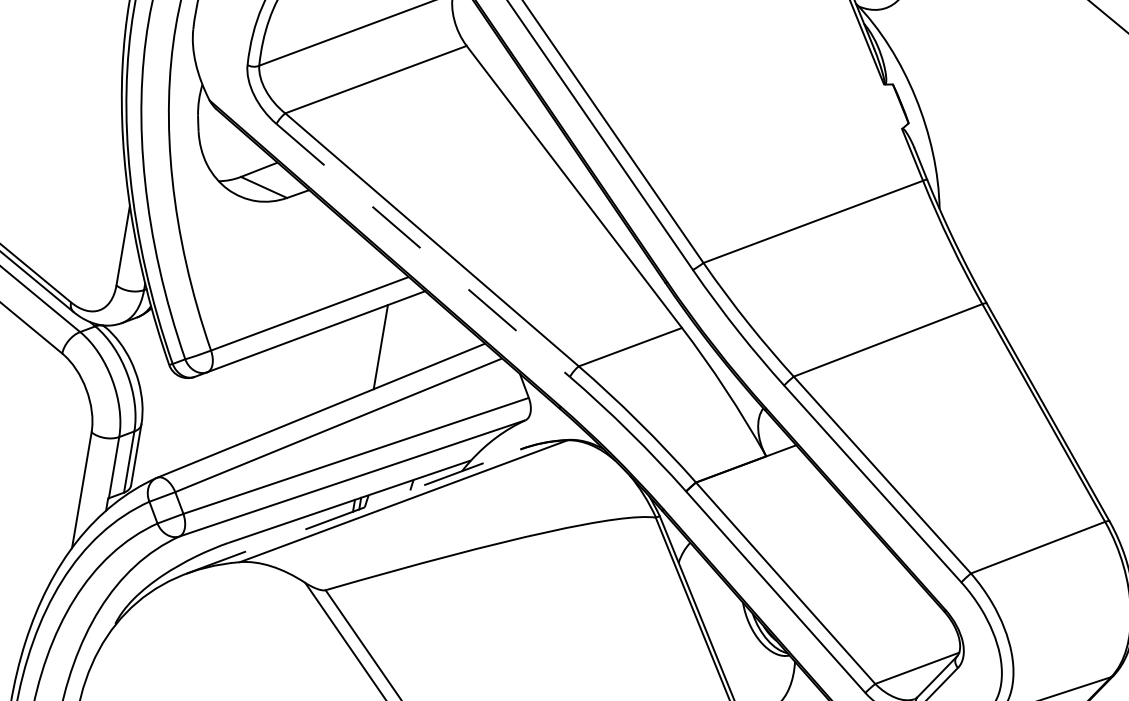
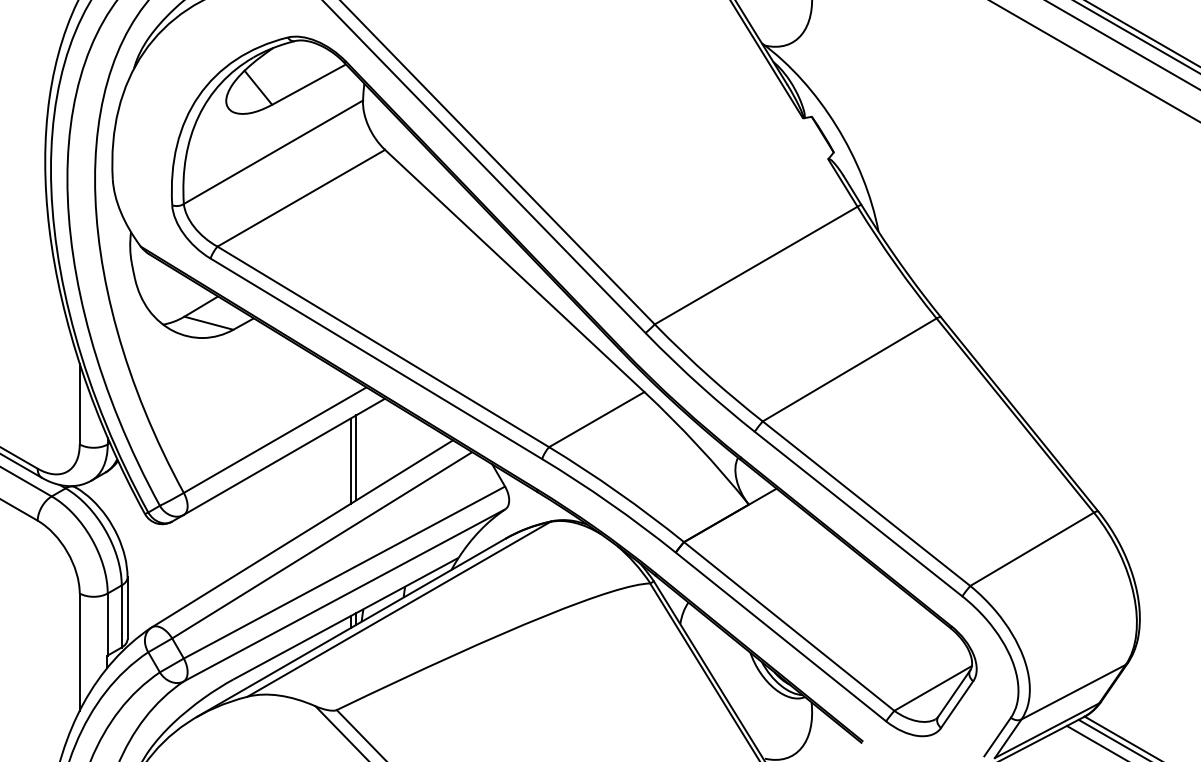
line: (423, 250) -> (376, 358), dashed -> solid
line: (387, 344) -> (356, 457), added
line: (353, 511) -> (351, 627), dashed -> solid

